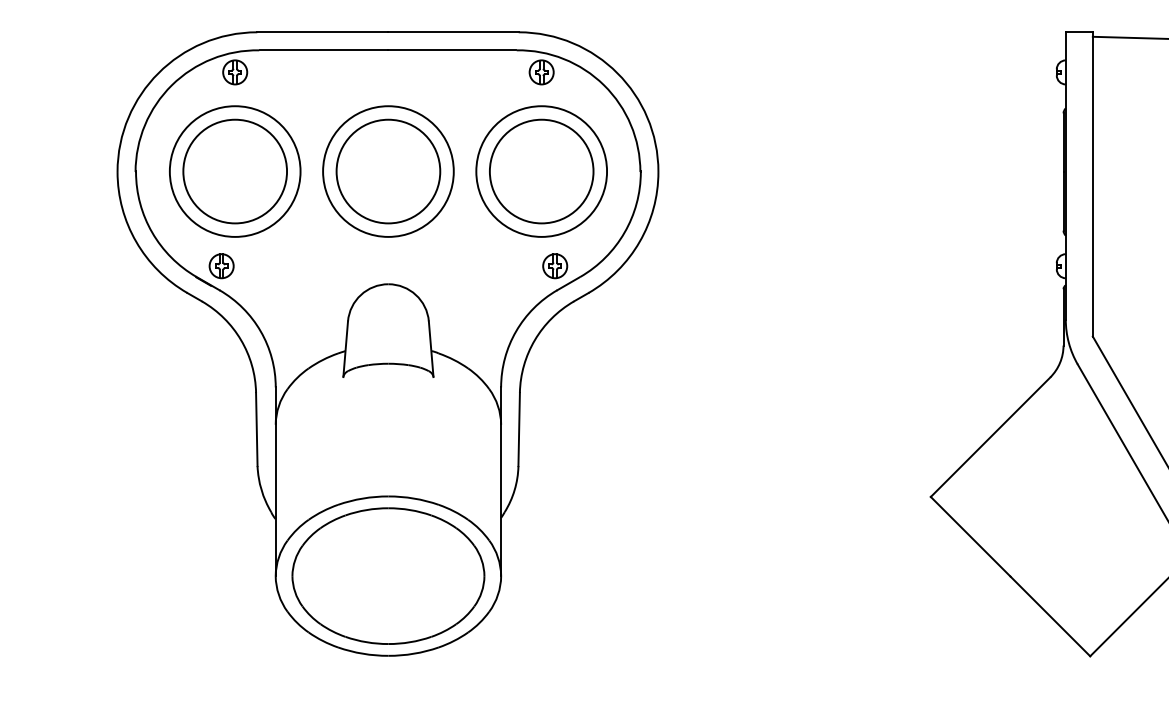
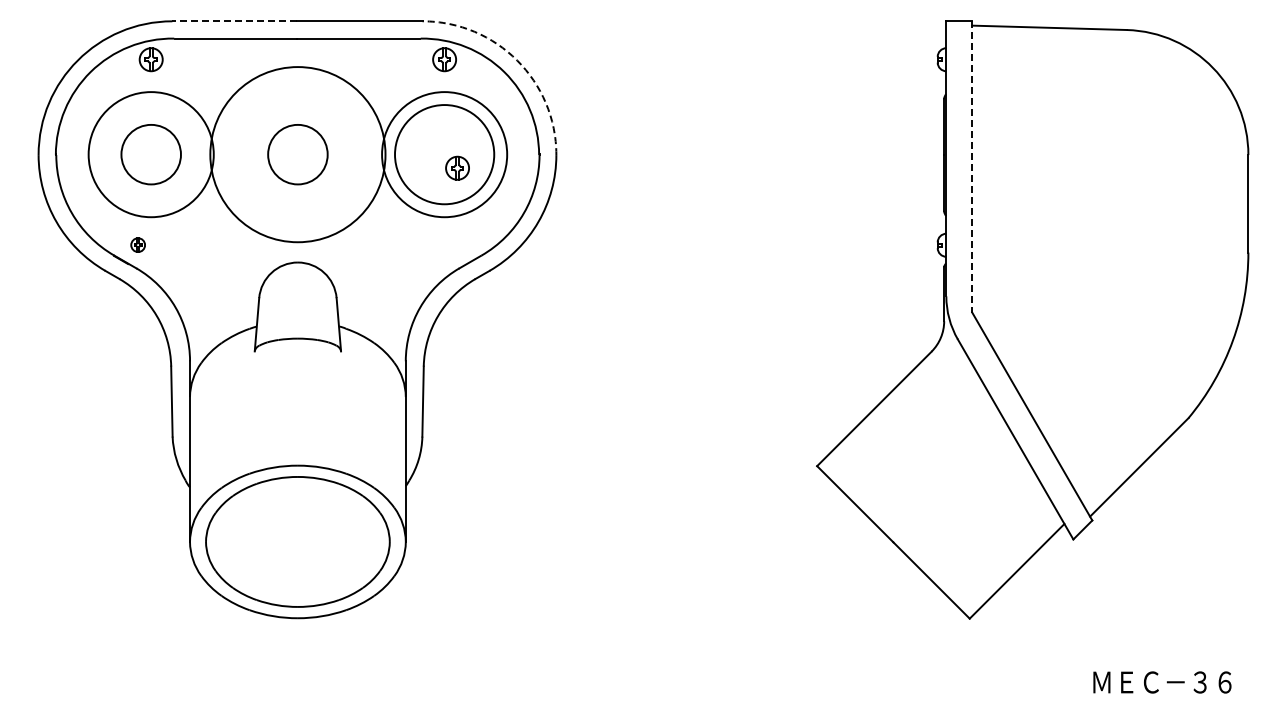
line: (322, 32) -> (234, 21), solid -> dashed
arc: (617, 73) -> (517, 60), solid -> dashed
circle: (234, 171) -> (150, 154), size x0.6
circle: (388, 171) -> (297, 154), size x0.6
circle: (388, 171) -> (297, 154), size x1.4
line: (1093, 183) -> (972, 166), solid -> dashed
part: (220, 265) -> (137, 244), size x0.6
part: (555, 265) -> (457, 167), moved

